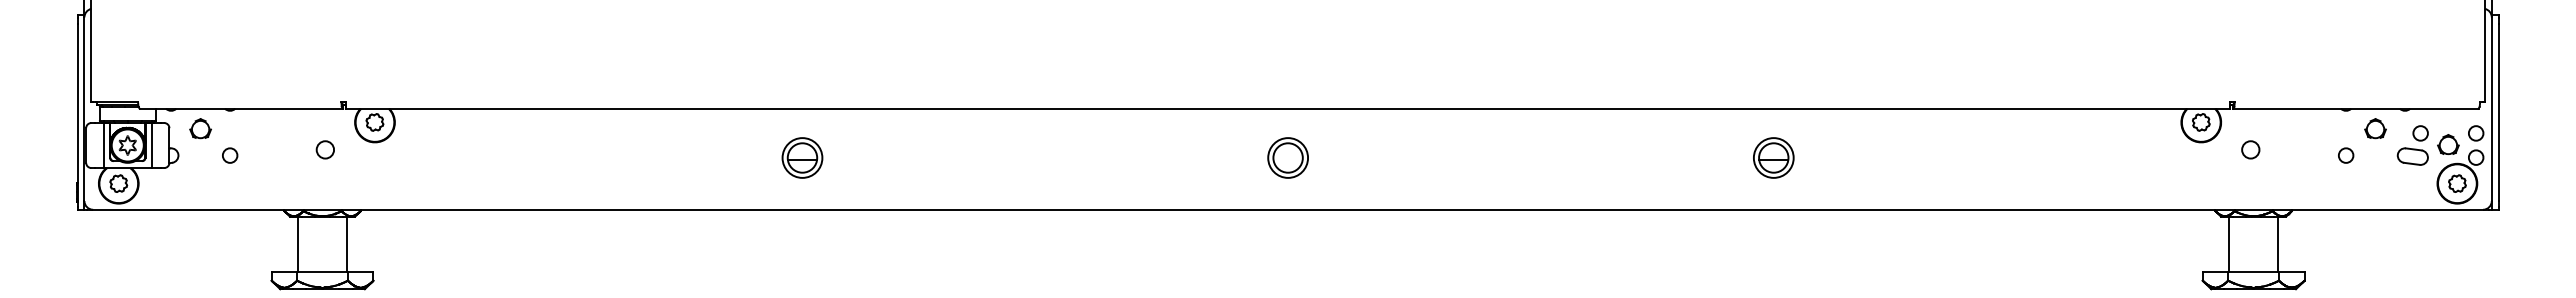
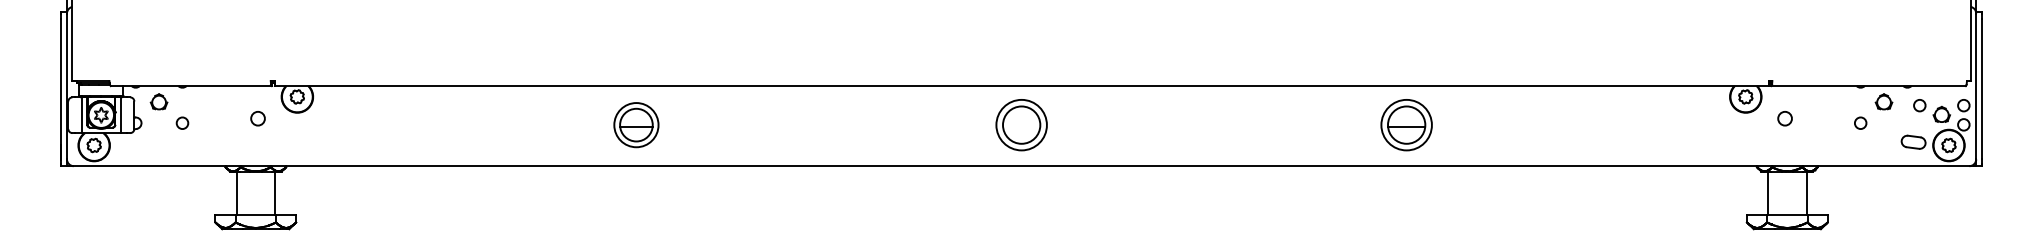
part: (2412, 156) -> (1913, 142), moved
part: (802, 157) -> (636, 124), size x1.4
part: (1287, 157) -> (1021, 124), size x1.6
part: (1773, 157) -> (1406, 124), size x1.6

